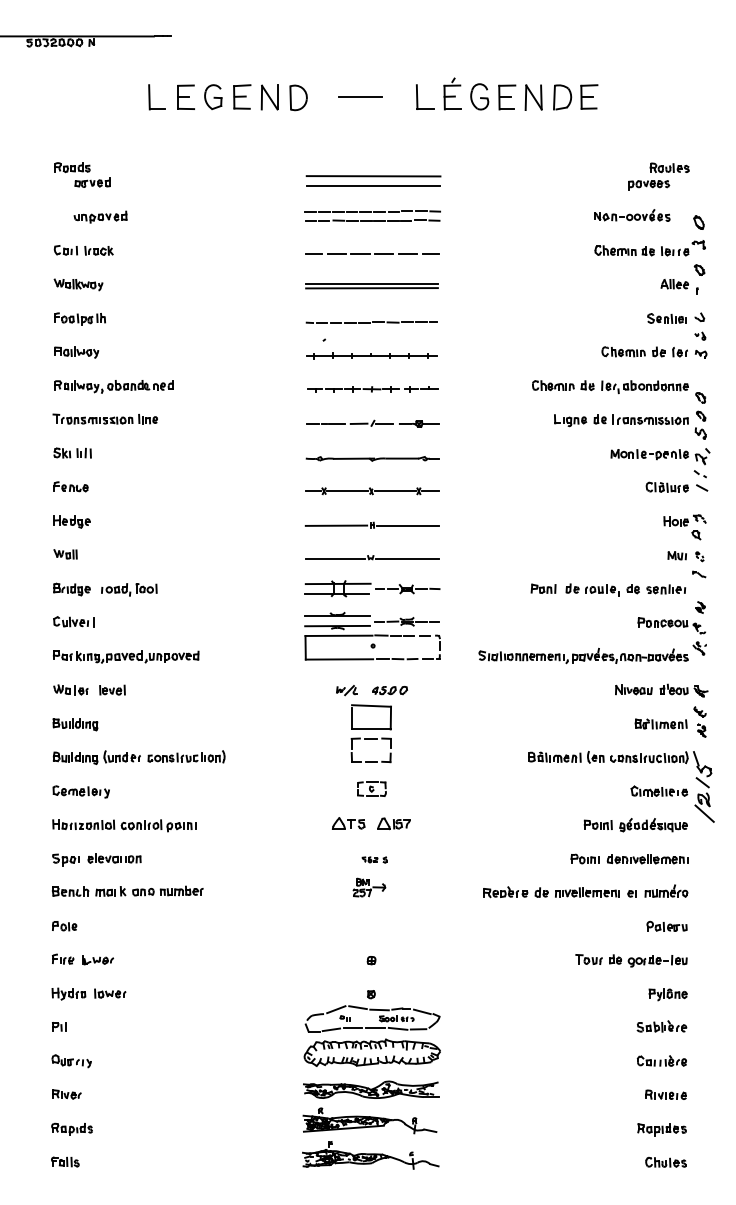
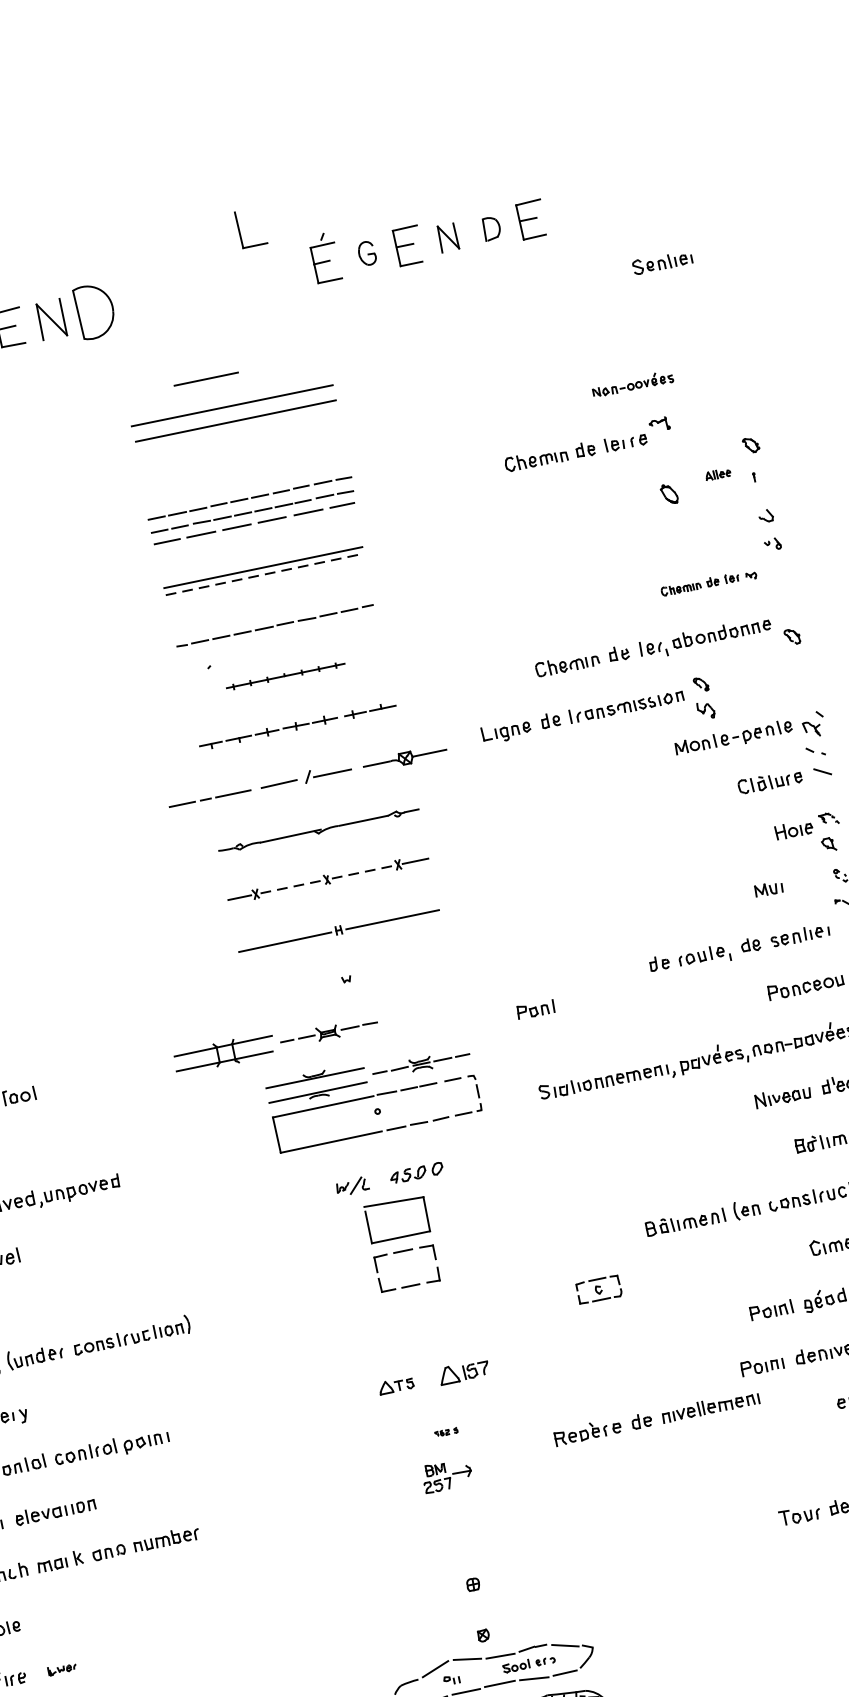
line: (360, 96) -> (206, 378), moved
part: (479, 96) -> (366, 253), size x0.6
part: (298, 97) -> (94, 310), size x1.4
part: (418, 97) -> (241, 230), moved
part: (533, 97) -> (447, 237), size x0.7
part: (562, 97) -> (491, 228), size x0.6
part: (658, 176) -> (660, 317), removed
part: (372, 215) -> (250, 504), moved
part: (632, 215) -> (633, 384), size x0.7
part: (698, 222) -> (668, 494), moved
part: (649, 248) -> (586, 445), moved
part: (674, 284) -> (717, 474), size x0.6
line: (372, 288) -> (265, 574), solid -> dashed
part: (666, 318) -> (661, 262), moved
part: (654, 352) -> (709, 583), size x0.6
part: (371, 355) -> (284, 675), size x0.6
part: (372, 423) -> (307, 777), size x1.4
part: (630, 424) -> (597, 718), moved
line: (348, 491) -> (292, 887), solid -> dashed
line: (395, 491) -> (363, 872), solid -> dashed
part: (676, 555) -> (767, 888), moved
line: (335, 558) -> (293, 991), removed
line: (406, 558) -> (400, 969), removed
part: (372, 588) -> (276, 1042), moved
part: (543, 588) -> (535, 1009), moved
part: (371, 788) -> (598, 1288), moved
part: (348, 823) -> (395, 1385), size x0.7
part: (374, 859) -> (446, 1431), size x0.6
part: (551, 892) -> (656, 1417), moved
part: (97, 960) -> (61, 1669), size x0.6

